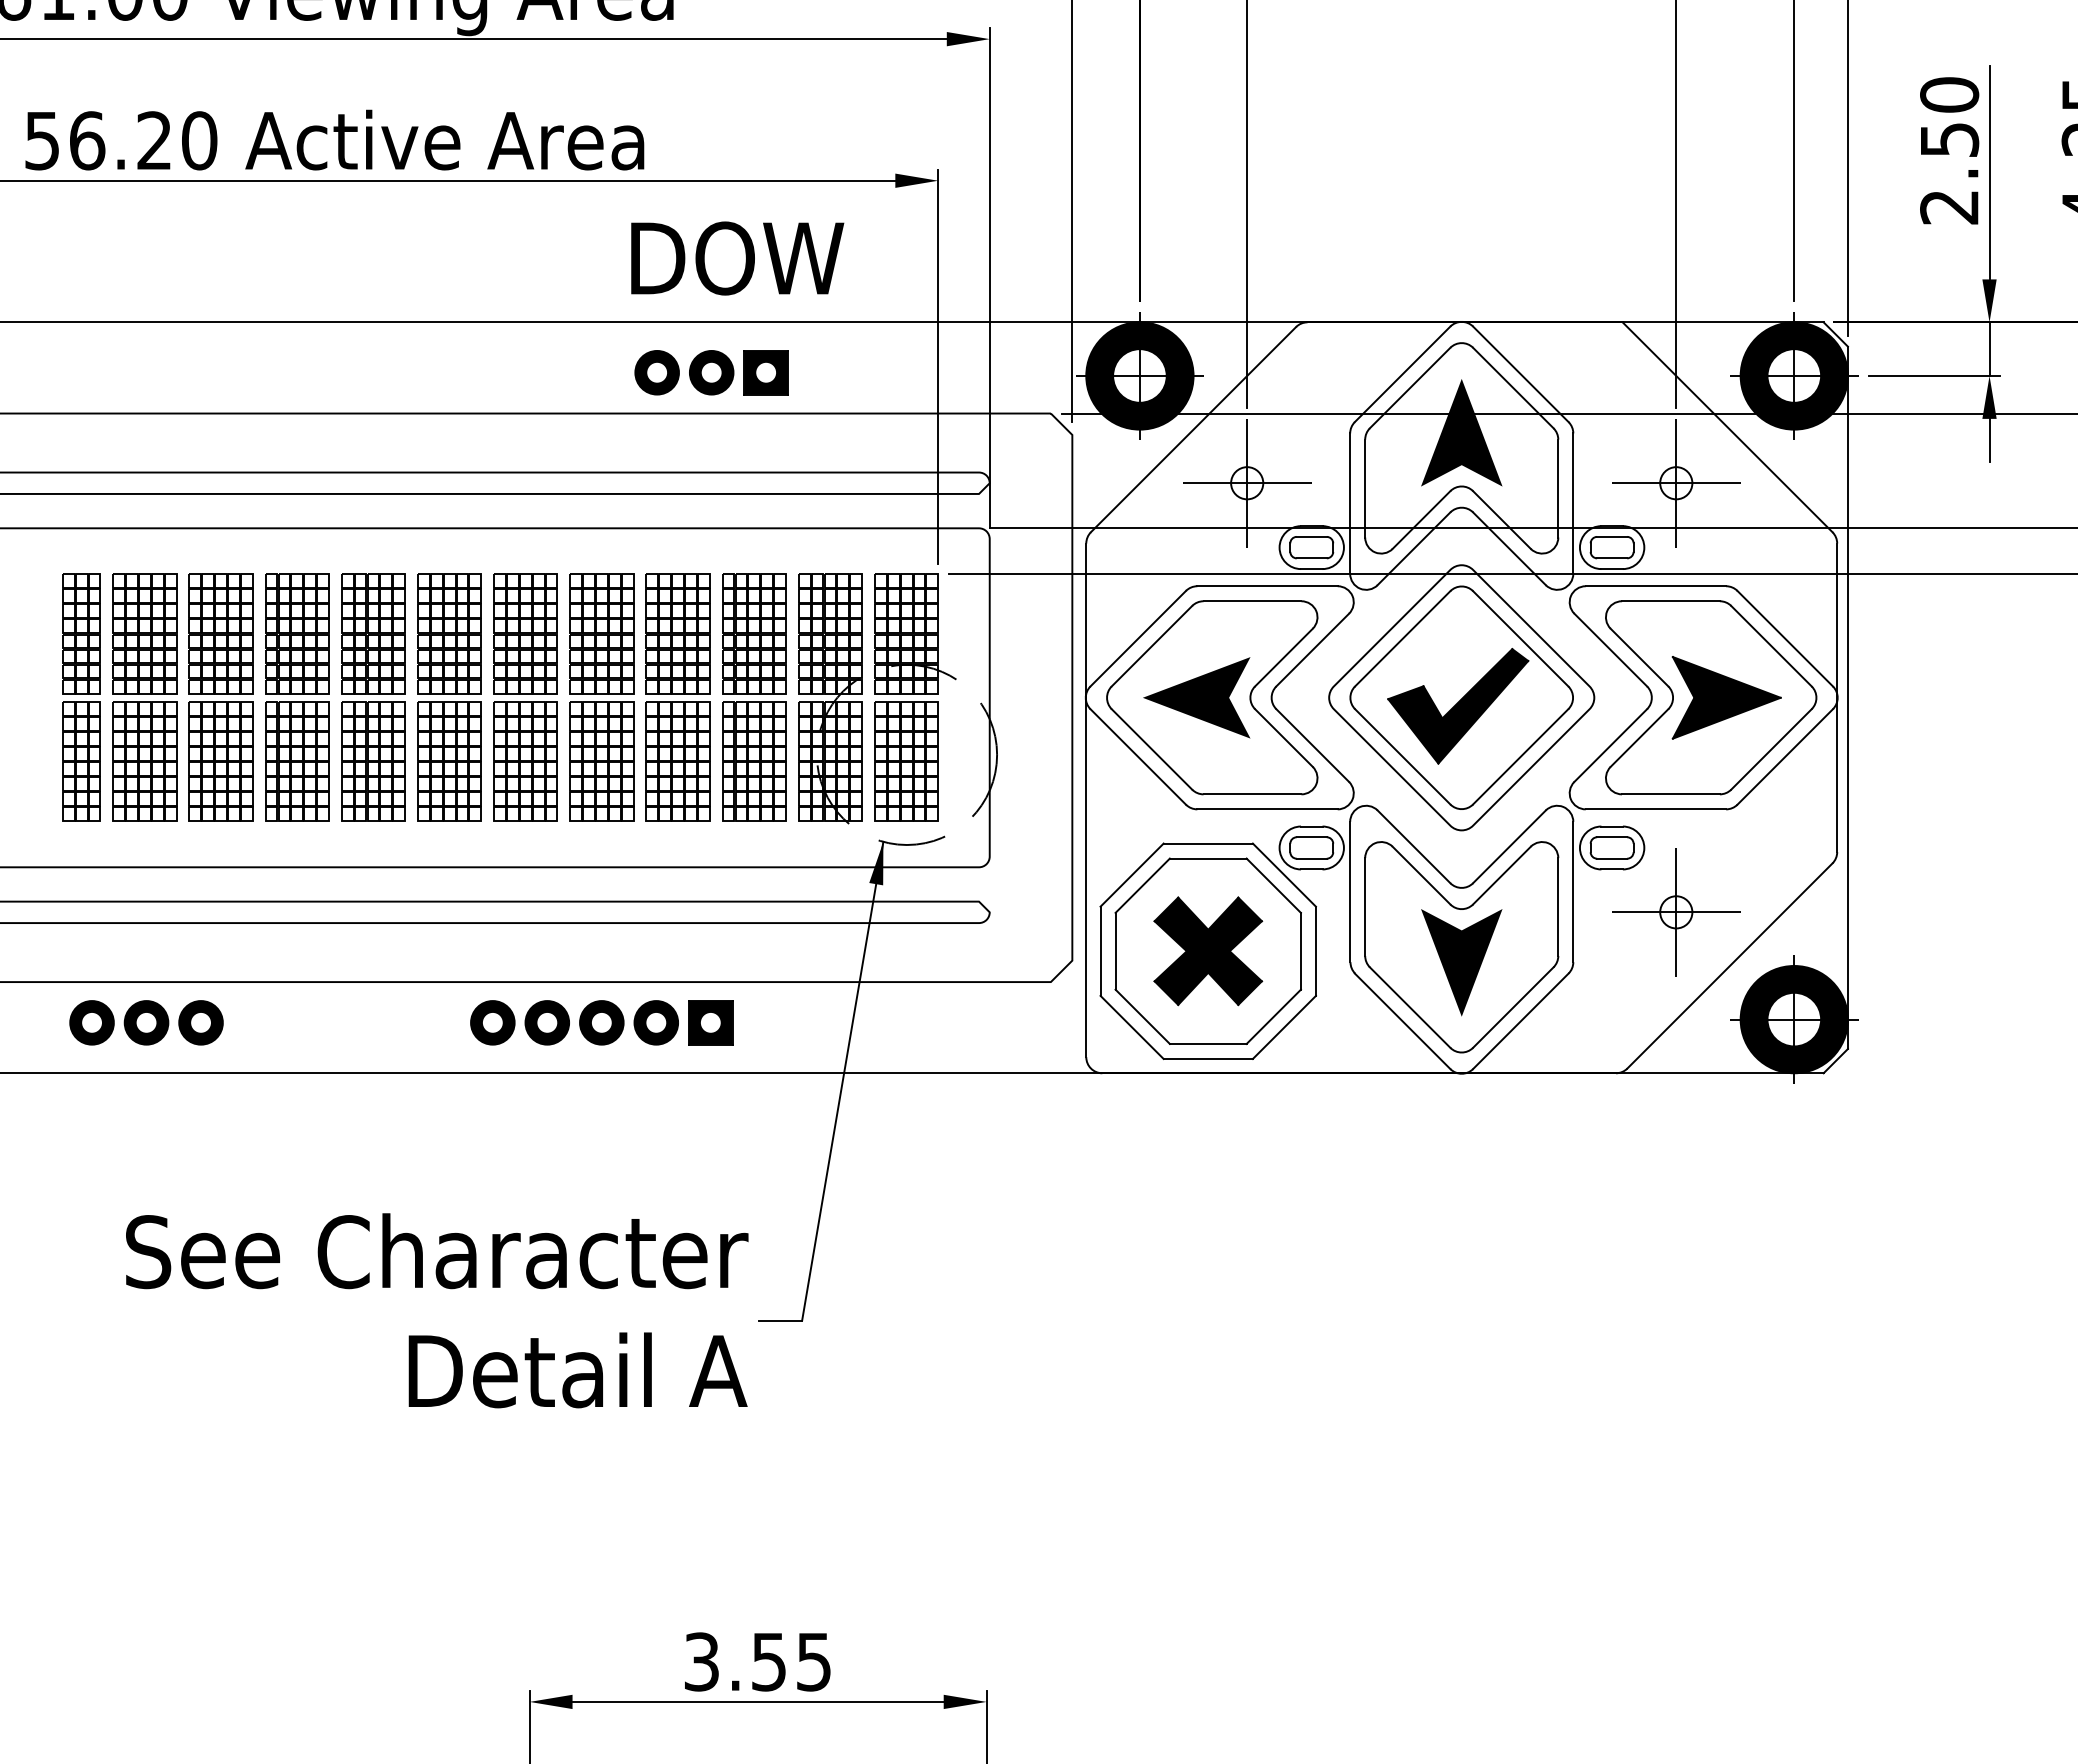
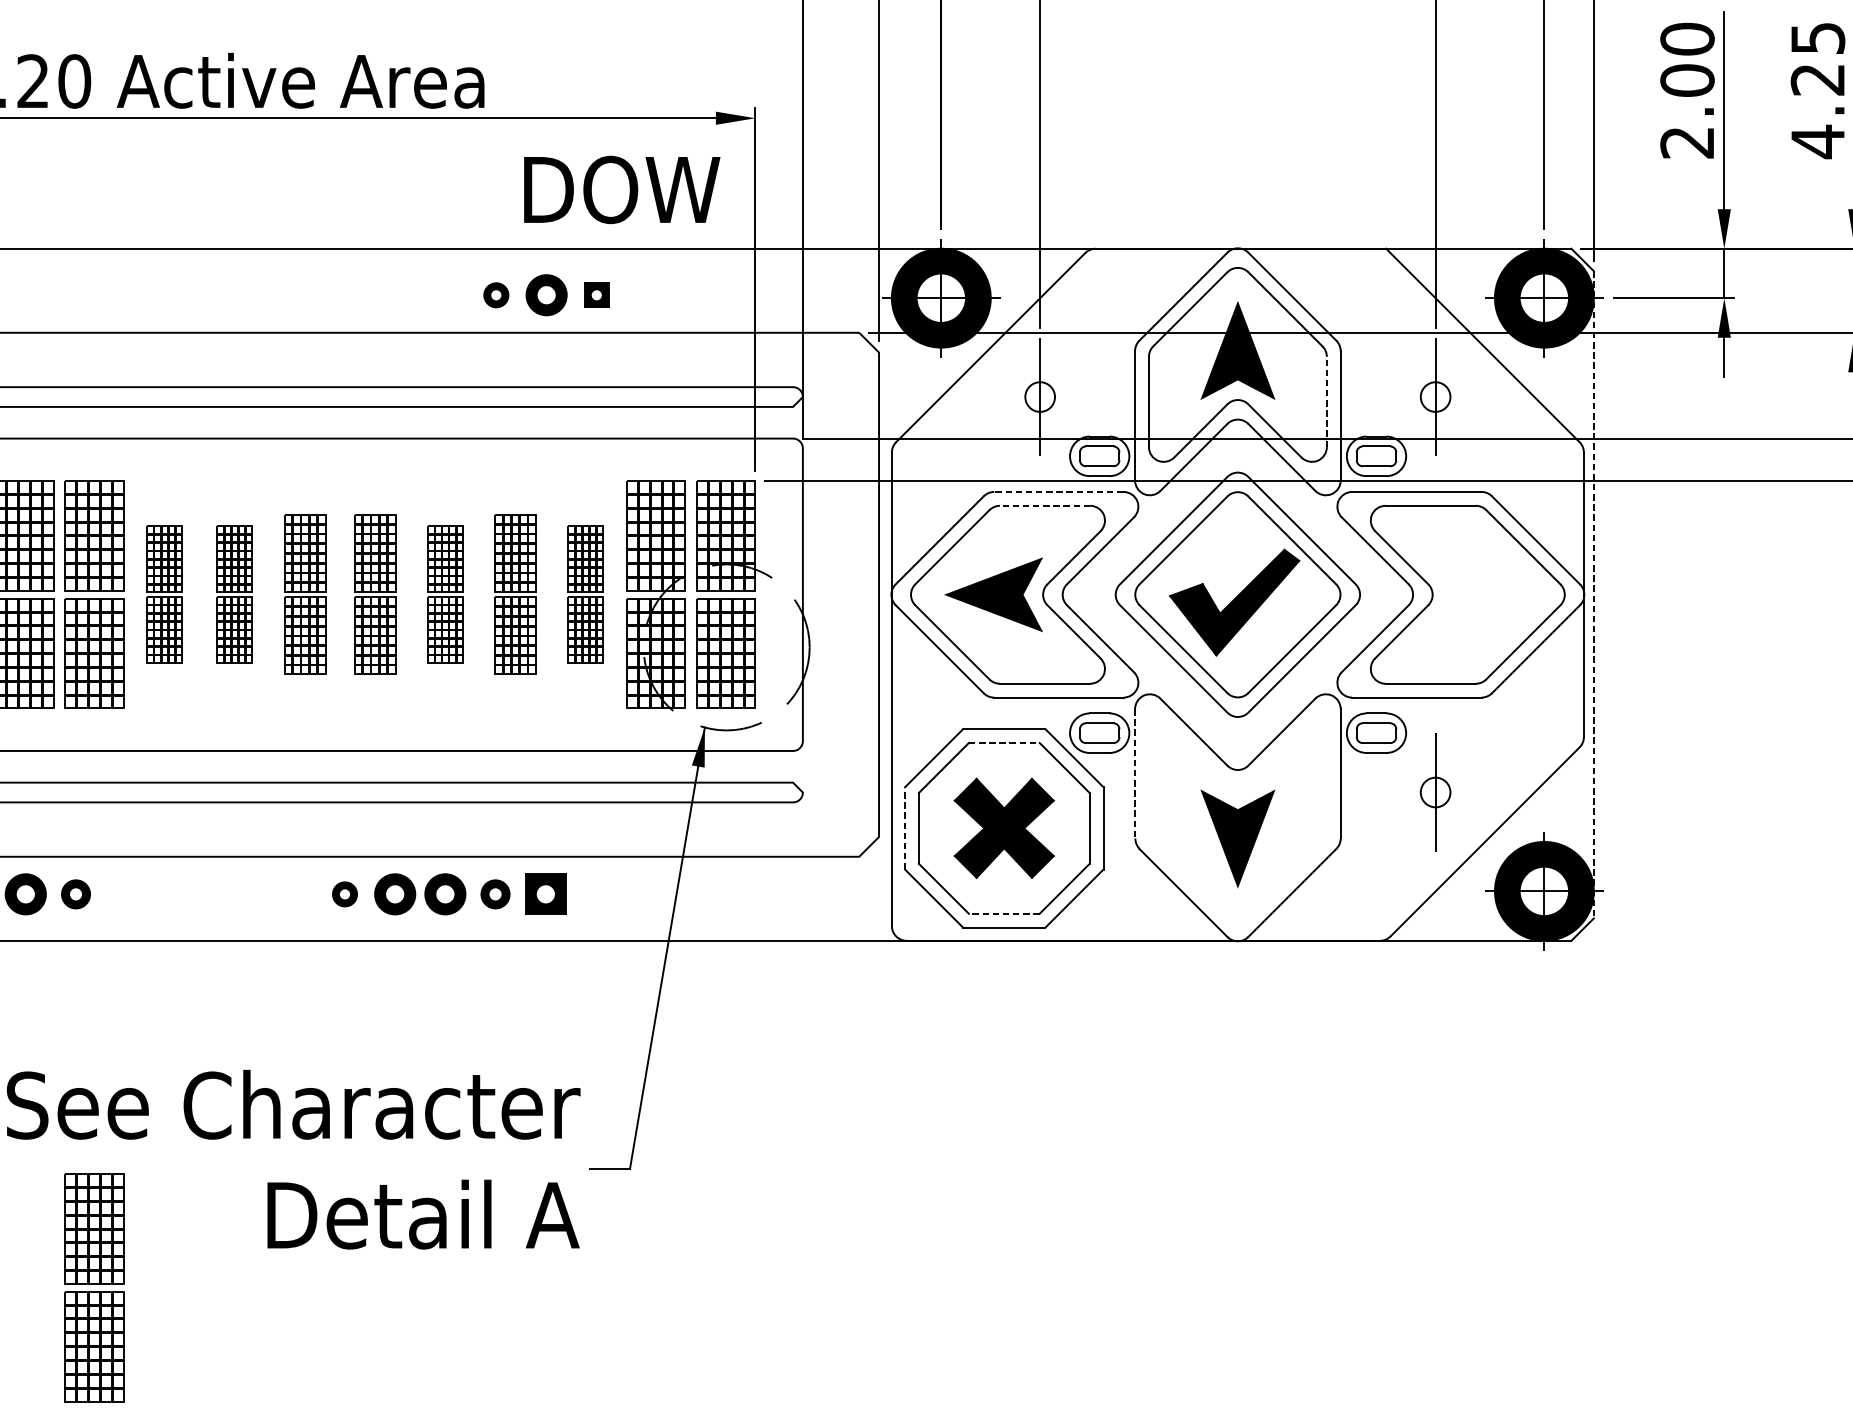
text: (1949, 139) -> (1687, 80), 2.50 -> 2.00
text: (737, 258) -> (622, 189), moved
part: (656, 372) -> (495, 294), size x0.6
part: (765, 372) -> (596, 294), size x0.6
line: (1246, 483) -> (1039, 397), removed
line: (1675, 483) -> (1434, 397), removed
line: (1558, 488) -> (1327, 401), solid -> dashed
line: (1267, 586) -> (1058, 492), solid -> dashed
line: (1252, 601) -> (1045, 506), solid -> dashed
part: (297, 697) -> (164, 594), size x0.6
part: (373, 697) -> (234, 594), size x0.6
part: (449, 697) -> (305, 594), size x0.7
part: (525, 697) -> (375, 594), size x0.7
part: (601, 697) -> (445, 594), size x0.6
part: (677, 697) -> (515, 594), size x0.7
part: (754, 697) -> (586, 594), size x0.6
part: (1726, 697) -> (1481, 594), removed
line: (1847, 698) -> (1593, 595), solid -> dashed
line: (1208, 858) -> (1004, 742), solid -> dashed
line: (1350, 892) -> (1135, 774), solid -> dashed
line: (1675, 912) -> (1434, 792), removed
part: (1461, 947) -> (1237, 824), removed
line: (1100, 951) -> (904, 828), solid -> dashed
part: (200, 1022) -> (75, 894), size x0.7
part: (492, 1022) -> (344, 894), size x0.6
part: (655, 1022) -> (494, 894), size x0.7
line: (1207, 1043) -> (1003, 913), solid -> dashed
part: (220, 1449) -> (93, 1287), added

